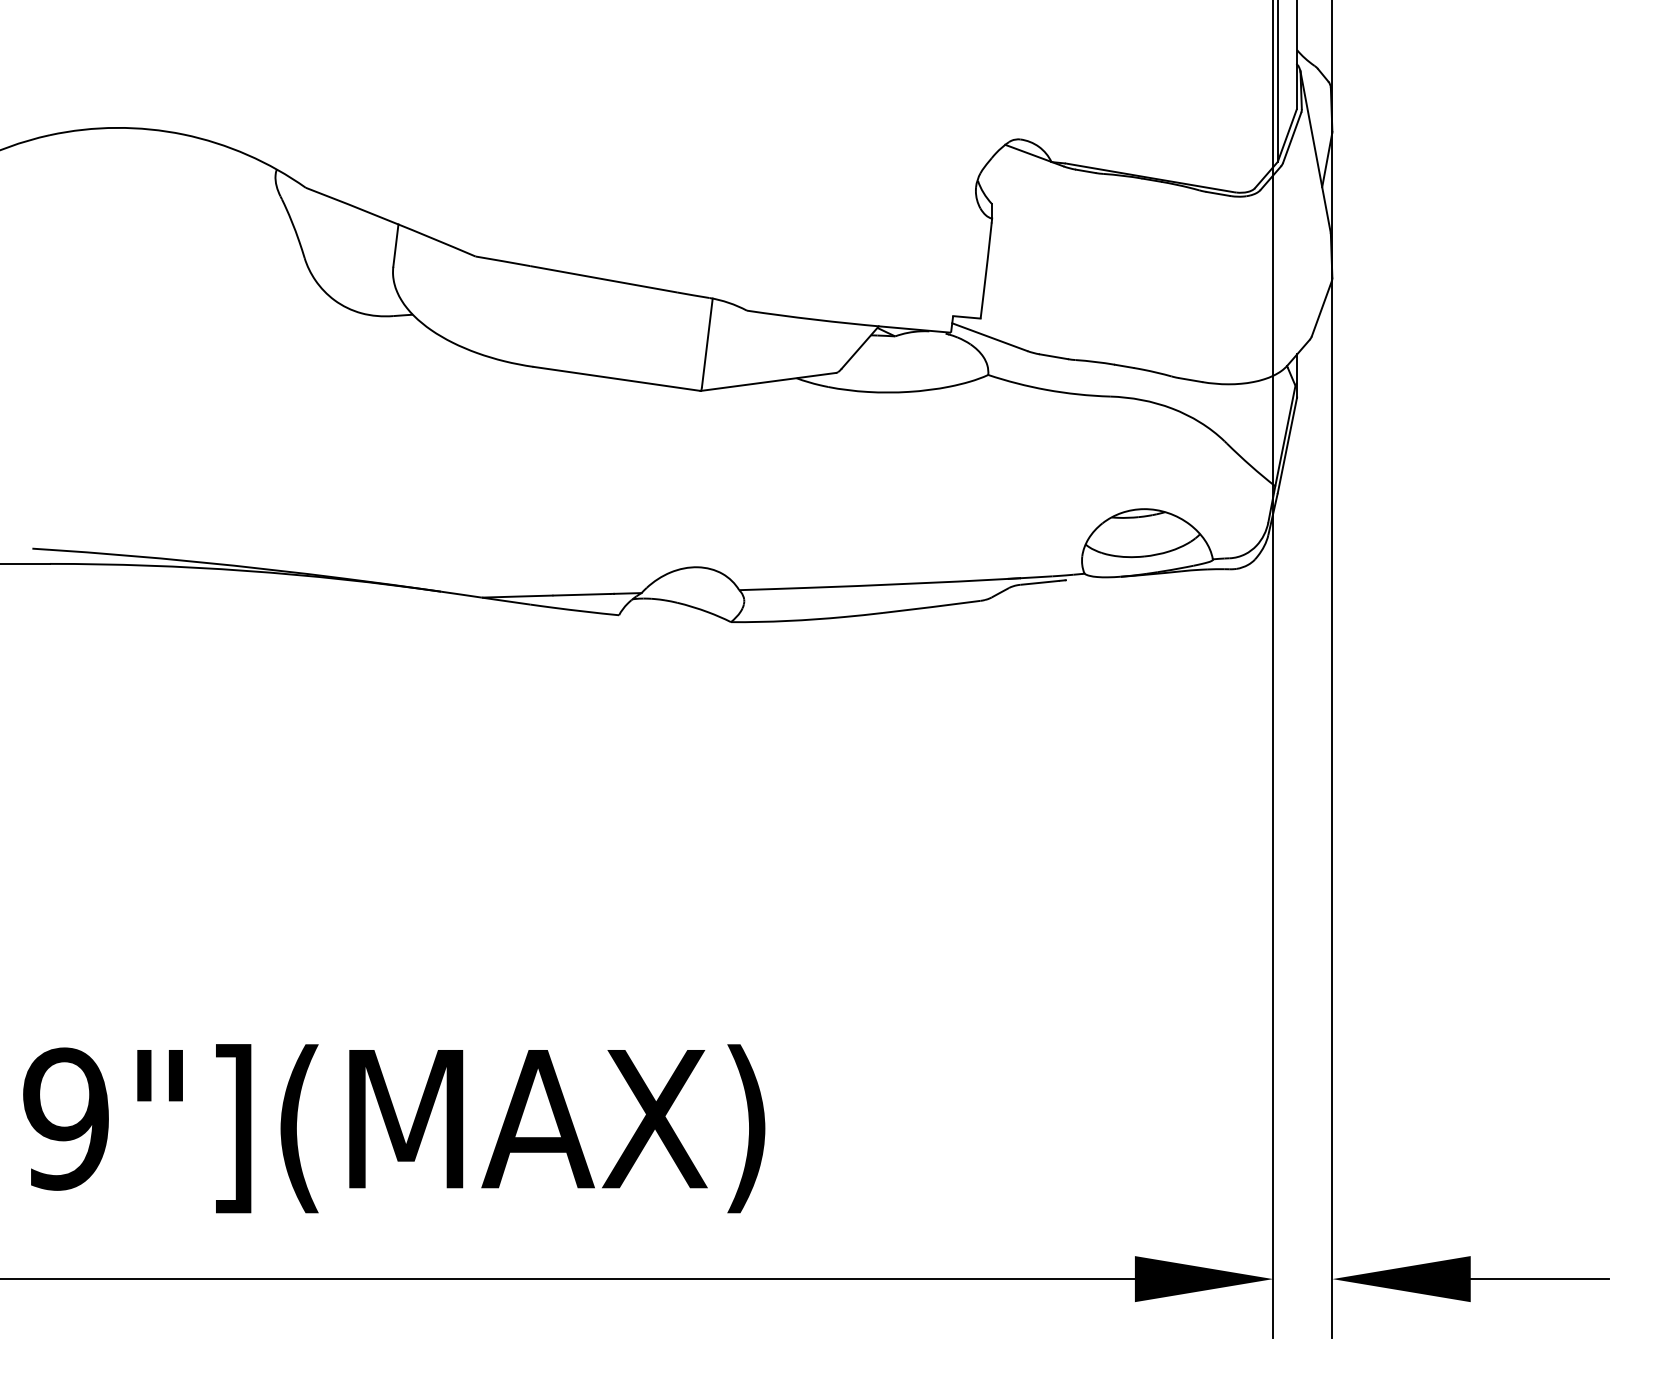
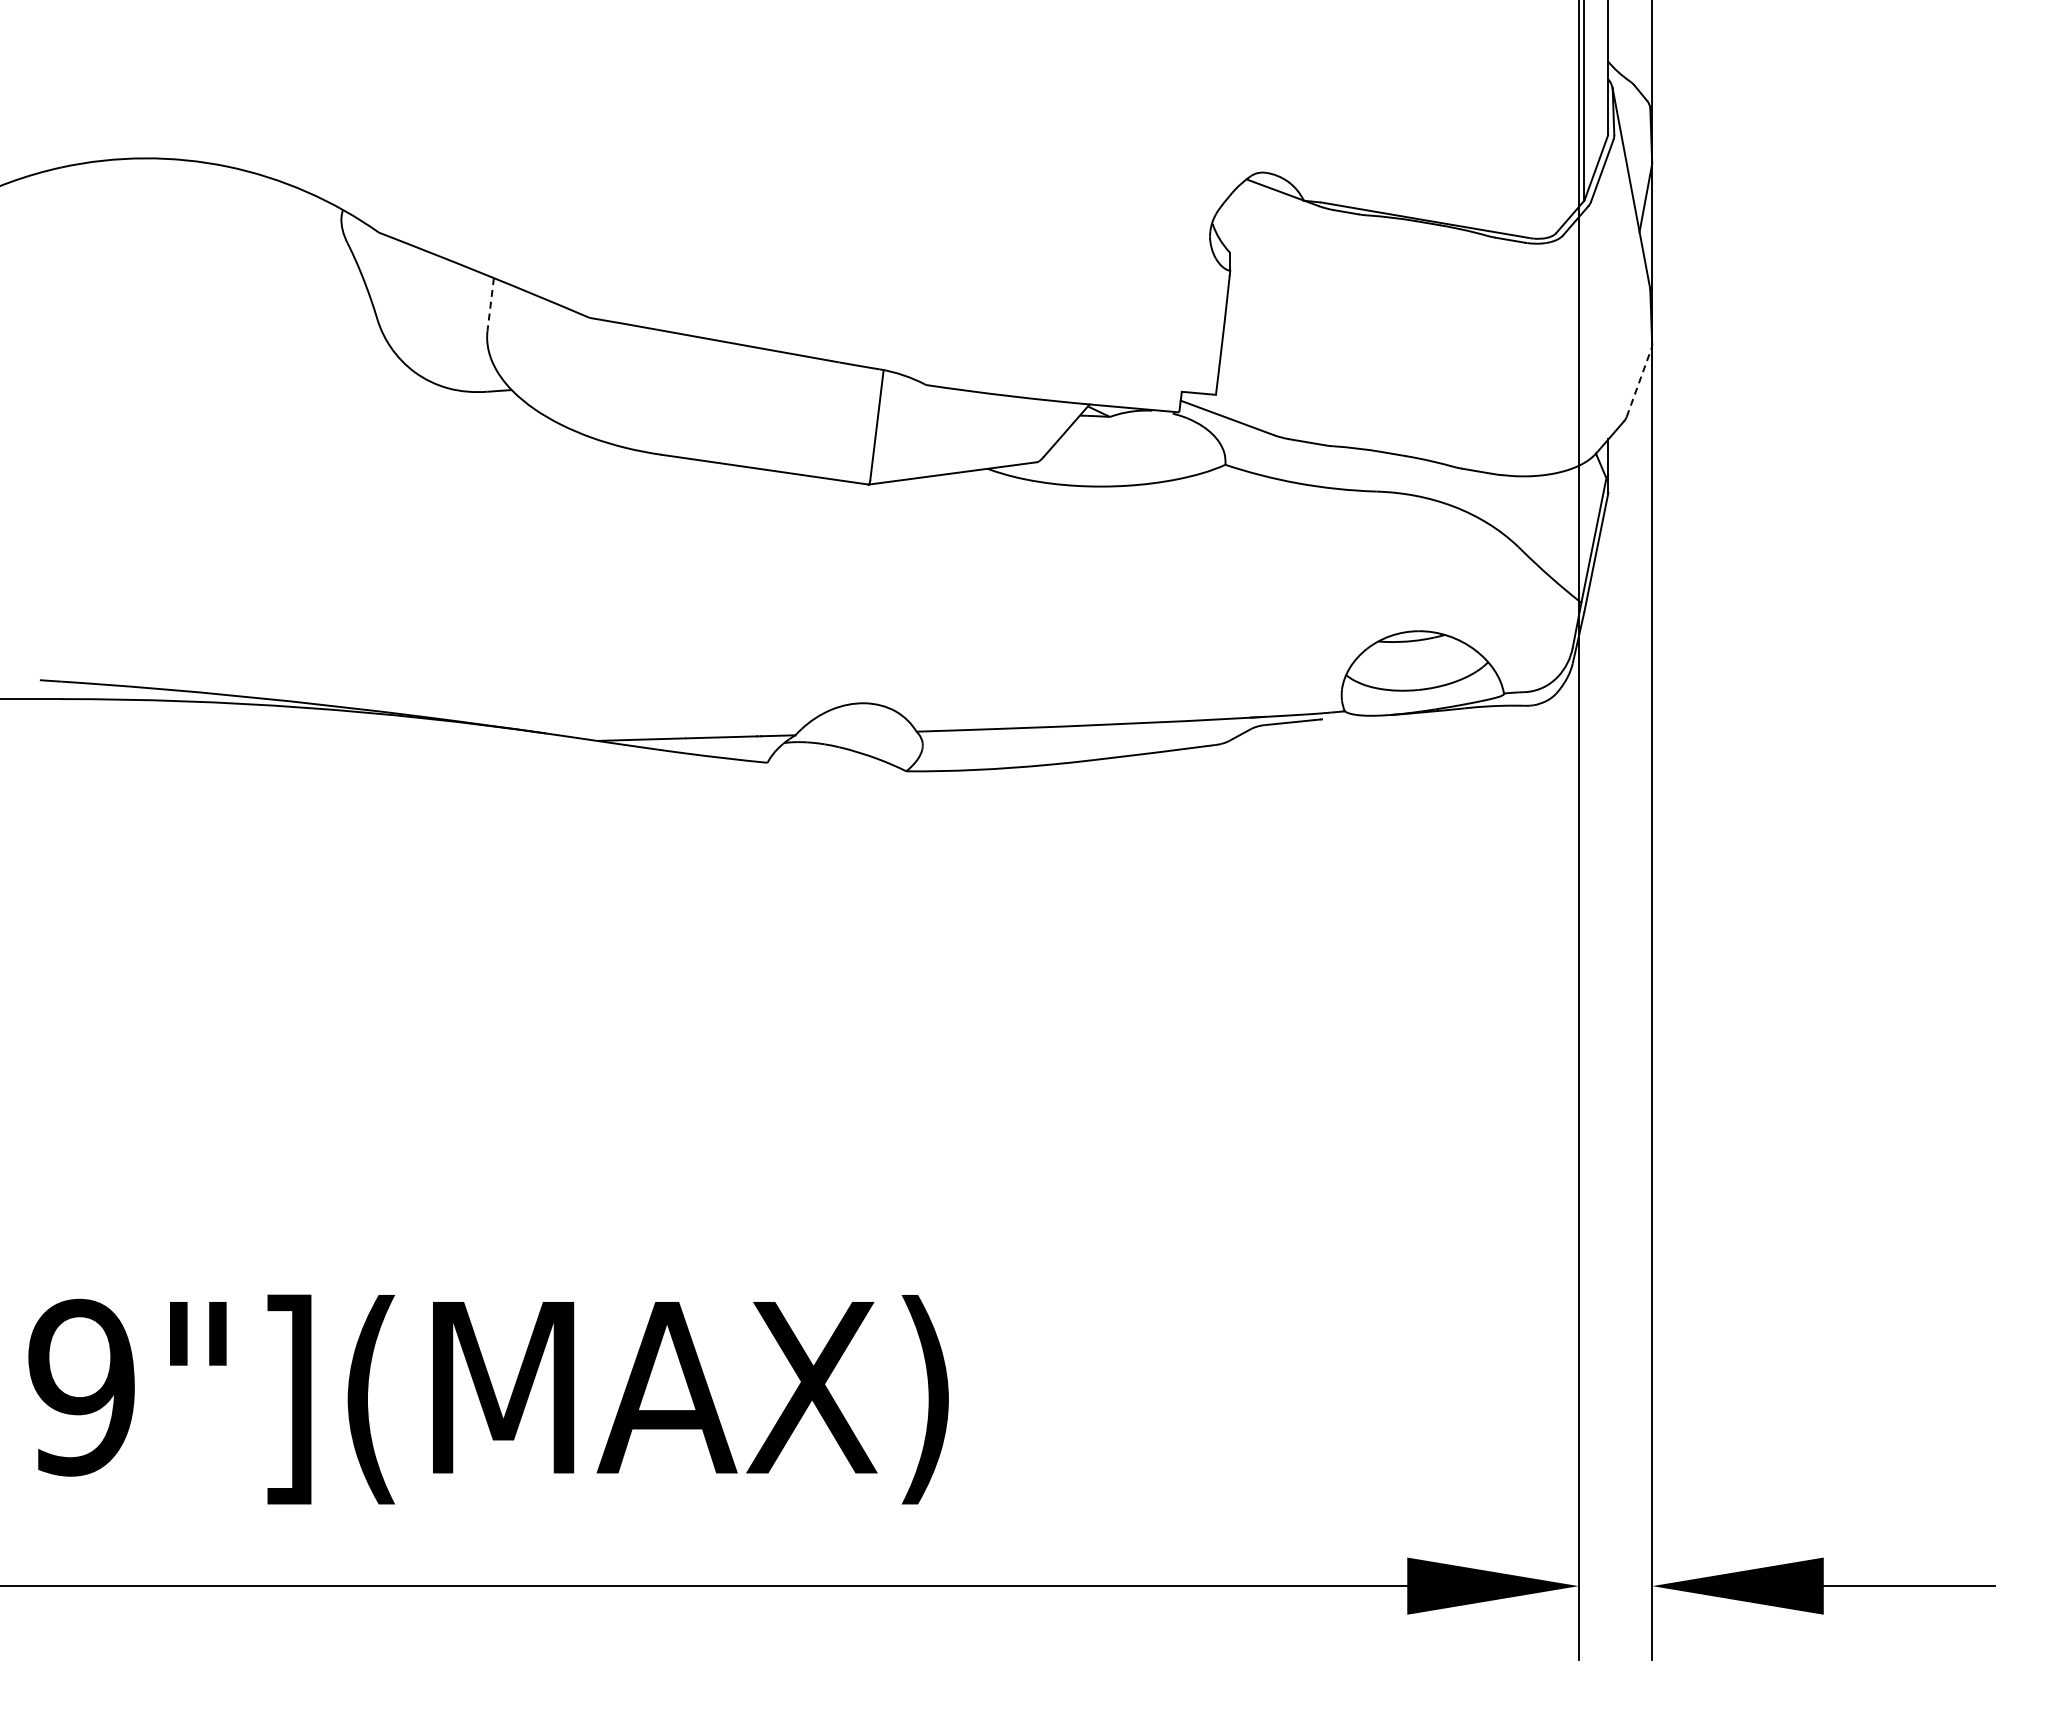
line: (395, 245) -> (490, 304), solid -> dashed
line: (1322, 308) -> (1639, 382), solid -> dashed

